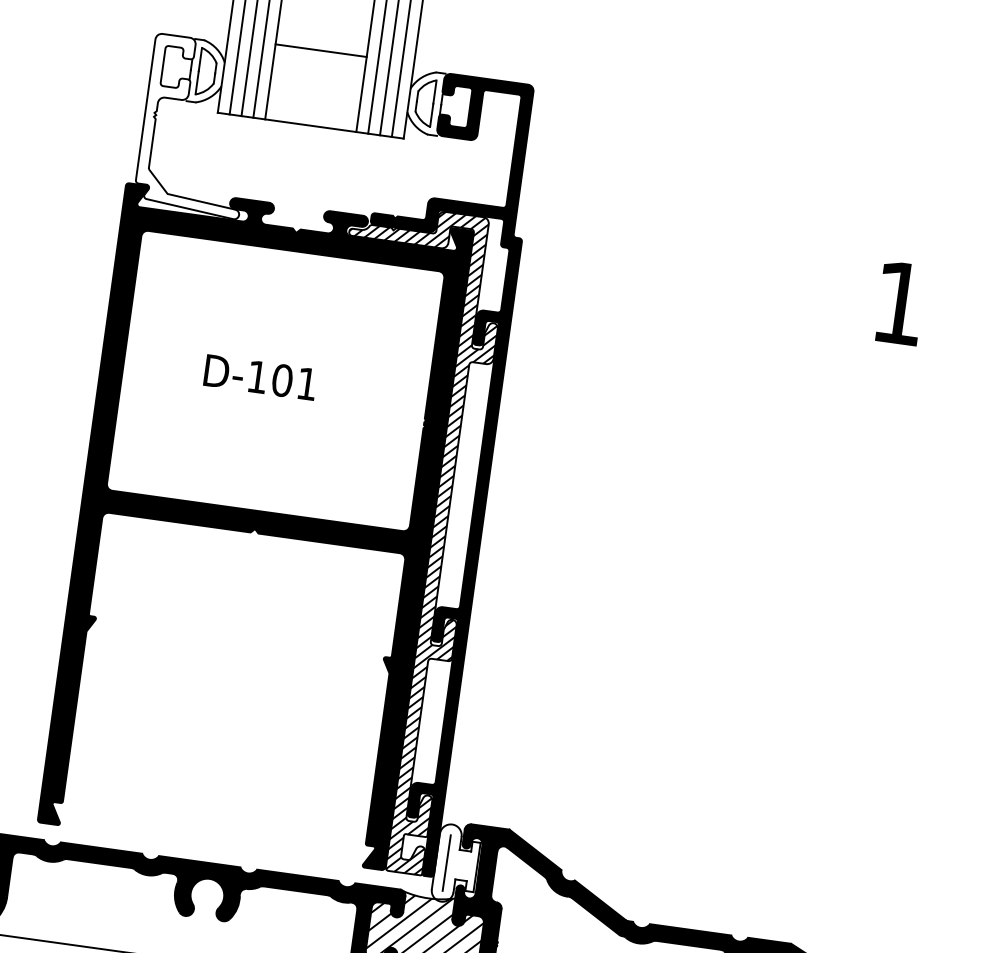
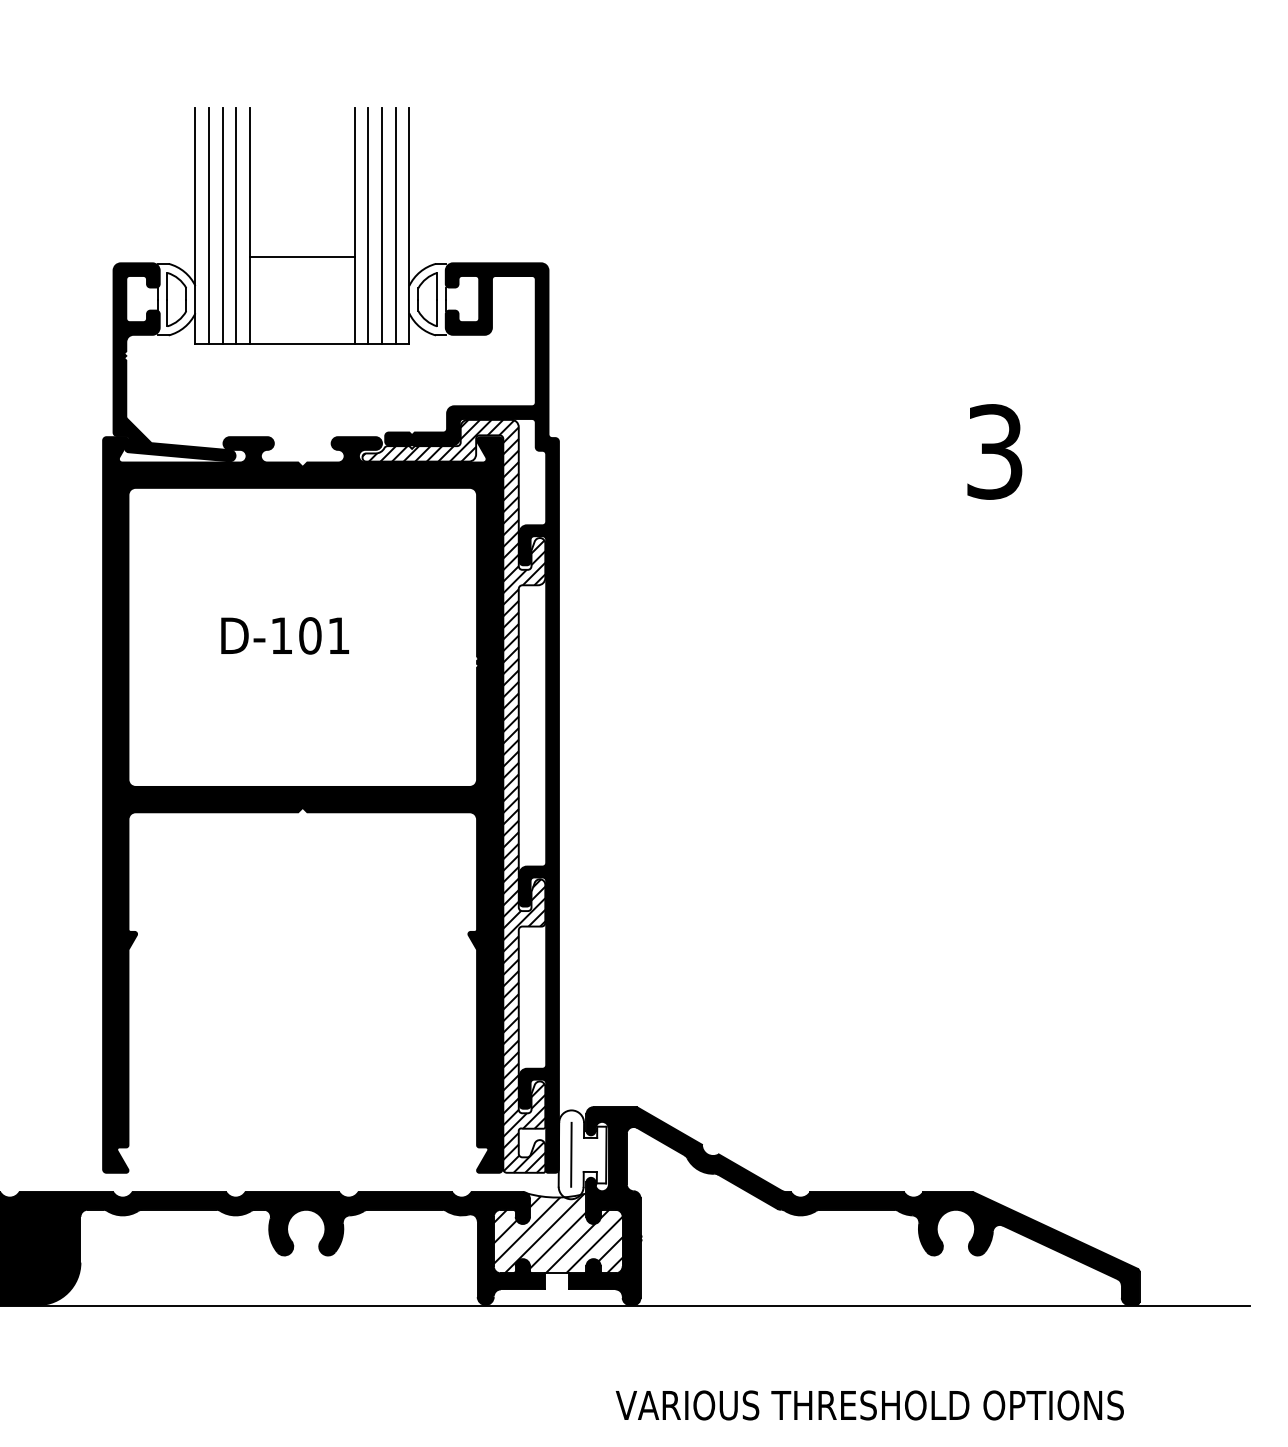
fill: (197, 126) -> (174, 362), added
text: (899, 302) -> (994, 451), 1 -> 3

